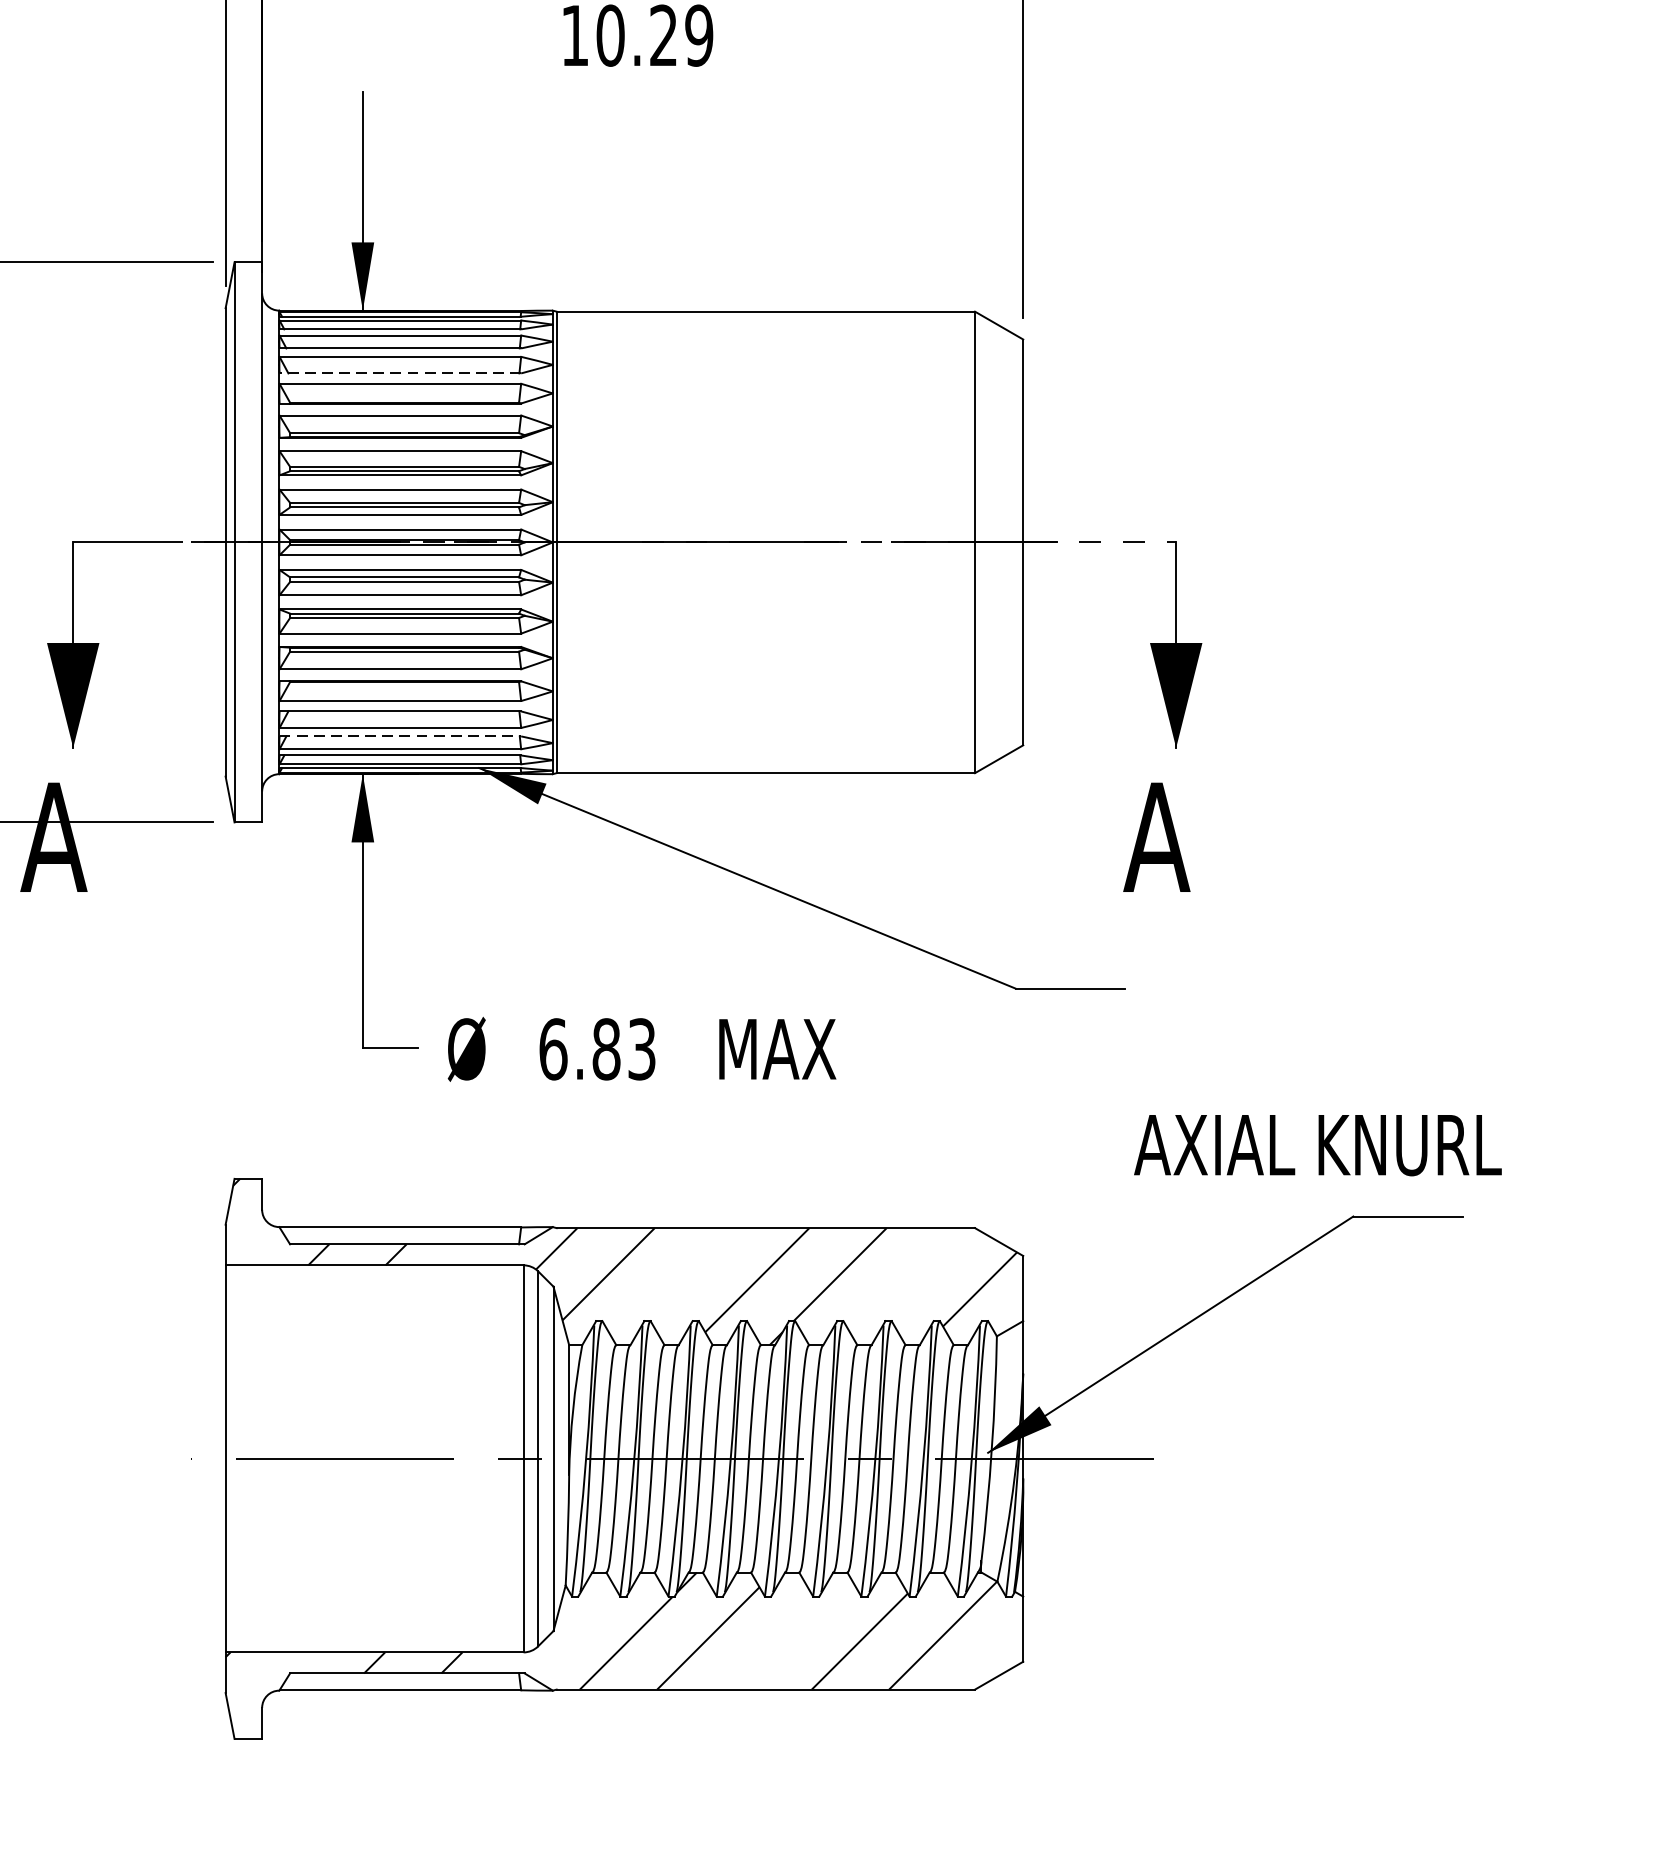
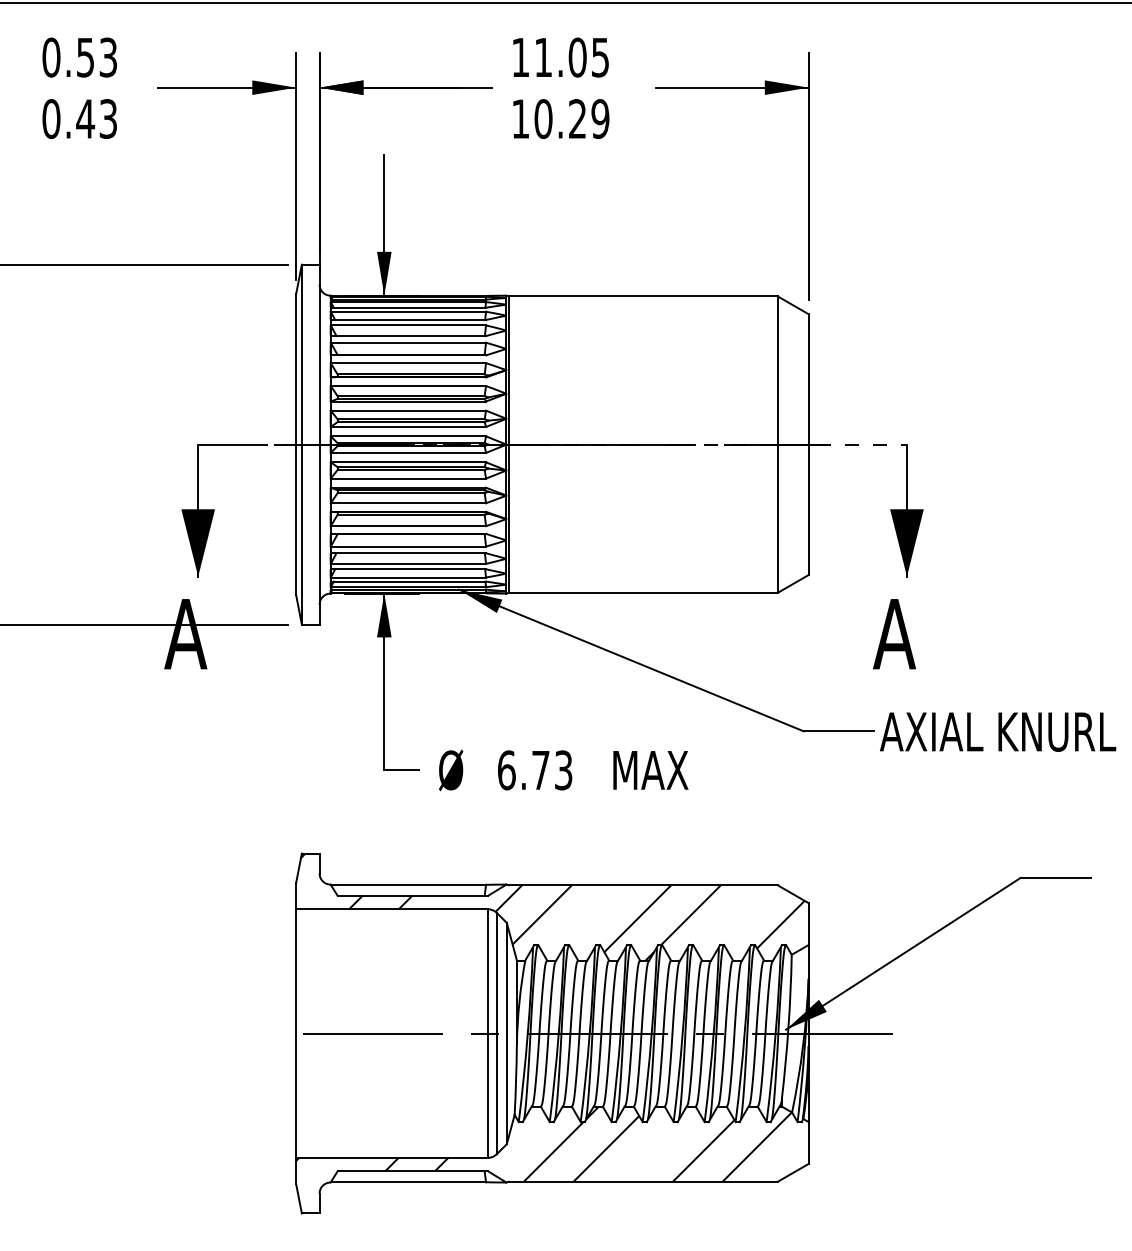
line: (400, 374) -> (408, 336), dashed -> solid
line: (400, 736) -> (408, 569), dashed -> solid
text: (605, 1049) -> (540, 770), 6.83 -> 6.73
text: (1318, 1144) -> (998, 731), moved

